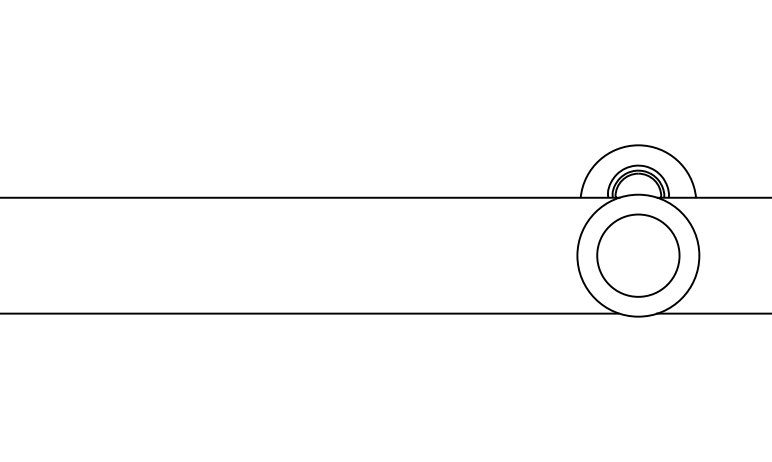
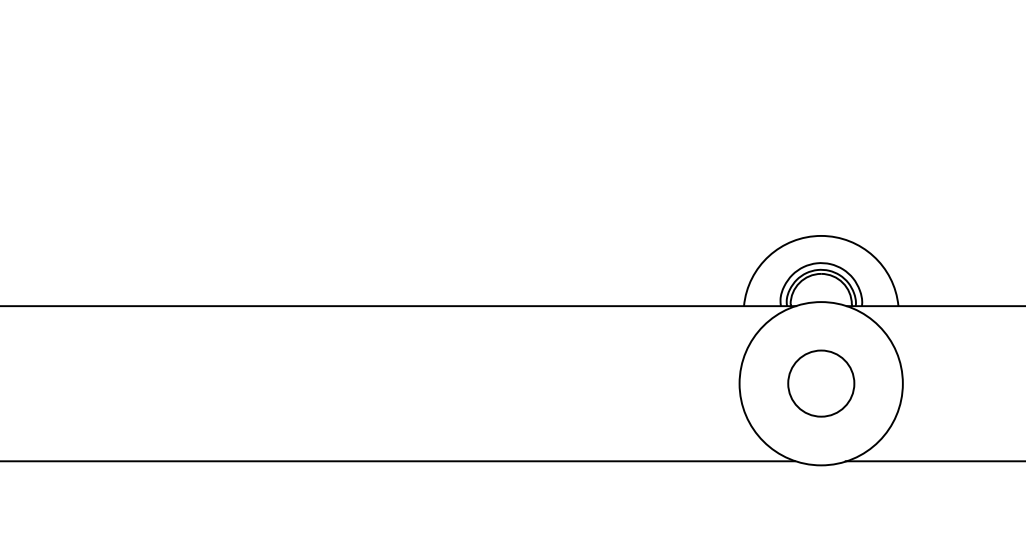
circle: (638, 255) -> (821, 383), size x0.6

